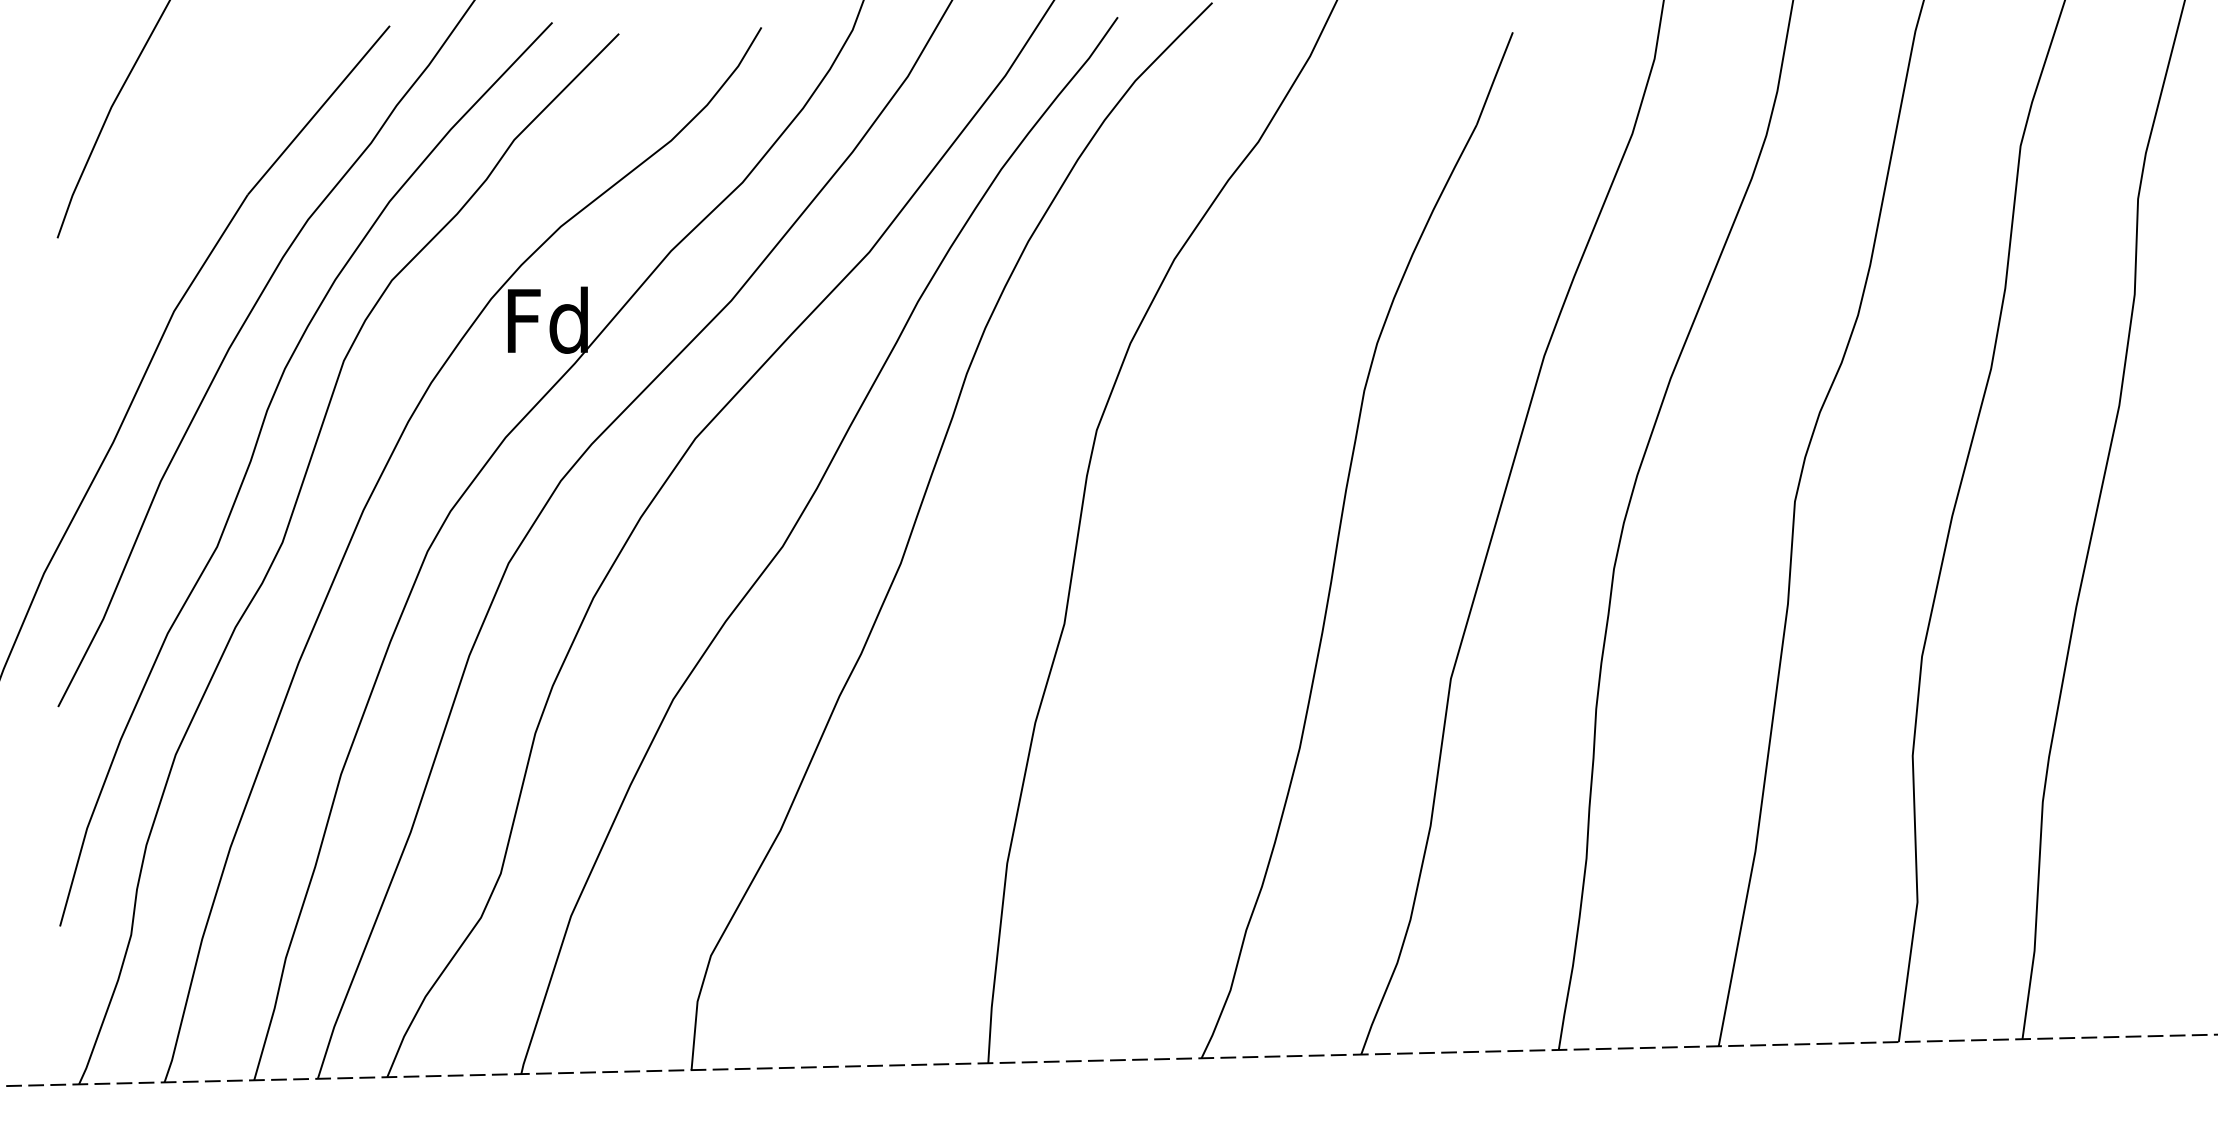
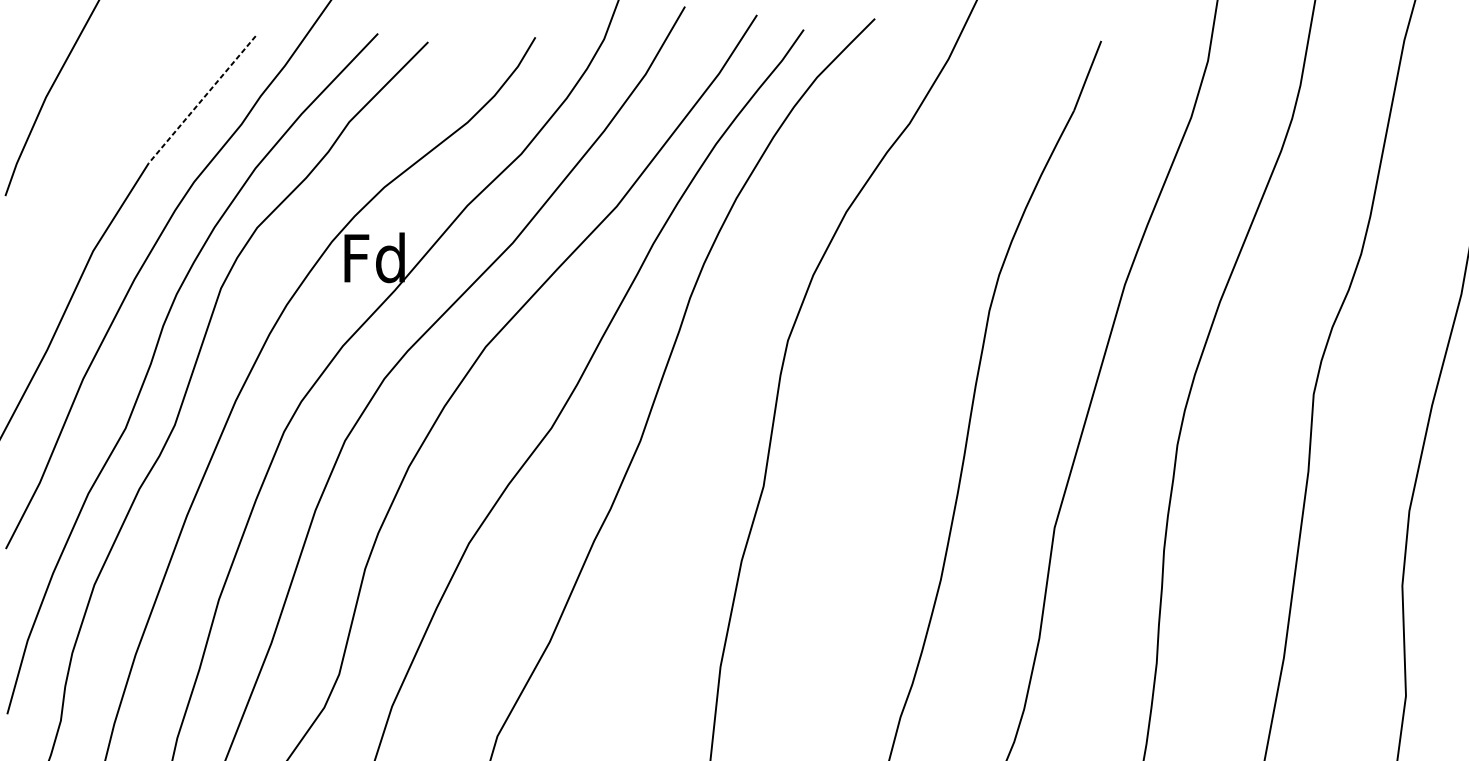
line: (318, 110) -> (201, 99), solid -> dashed

